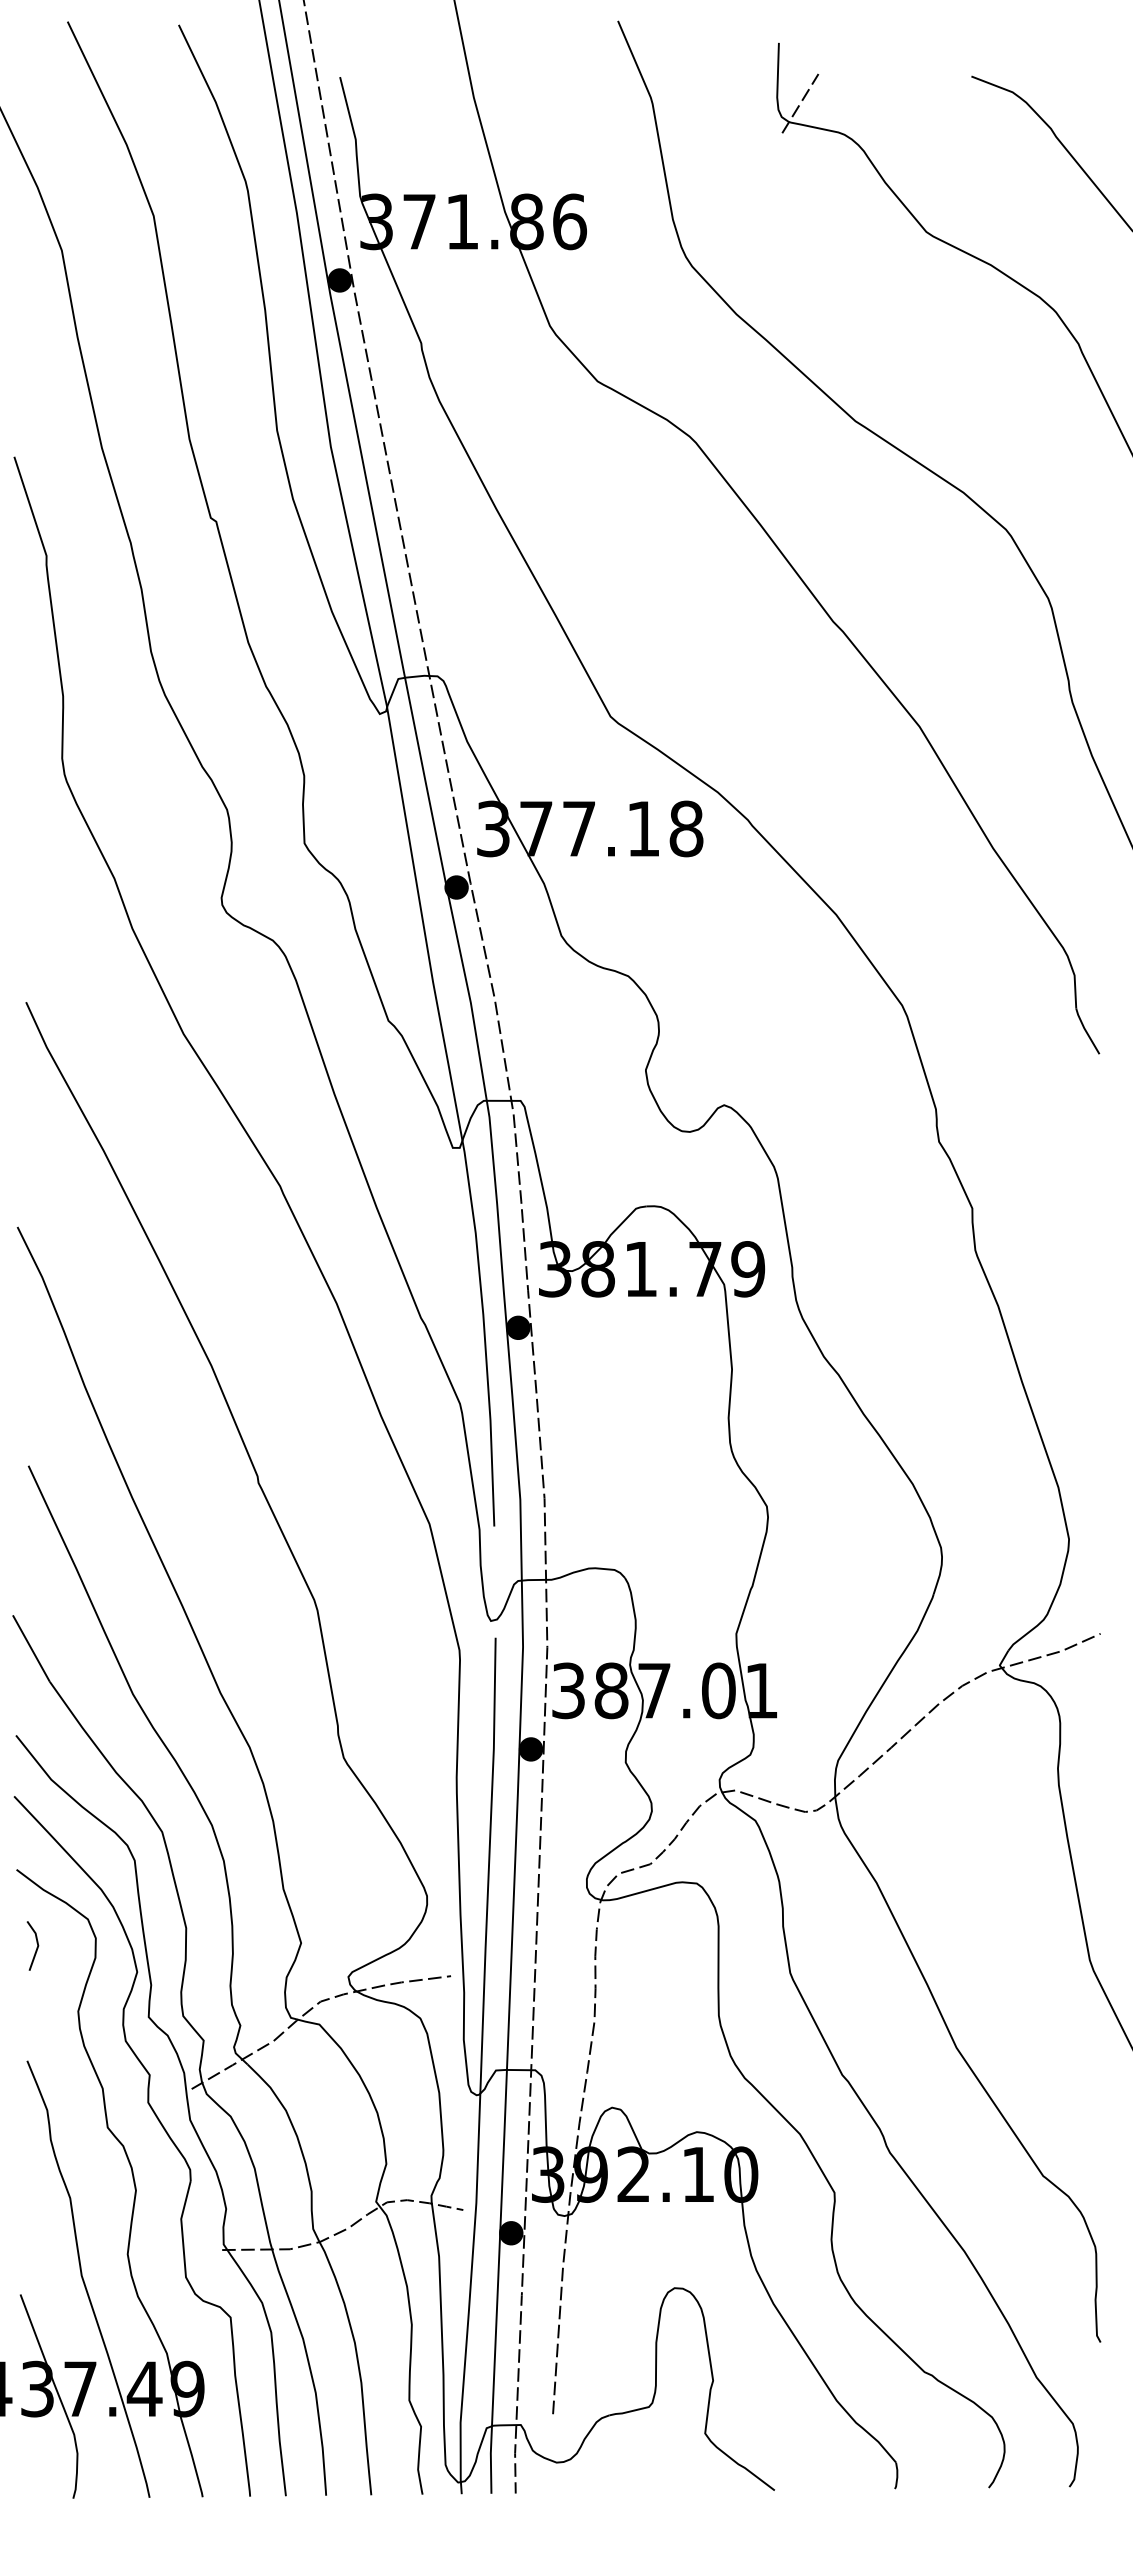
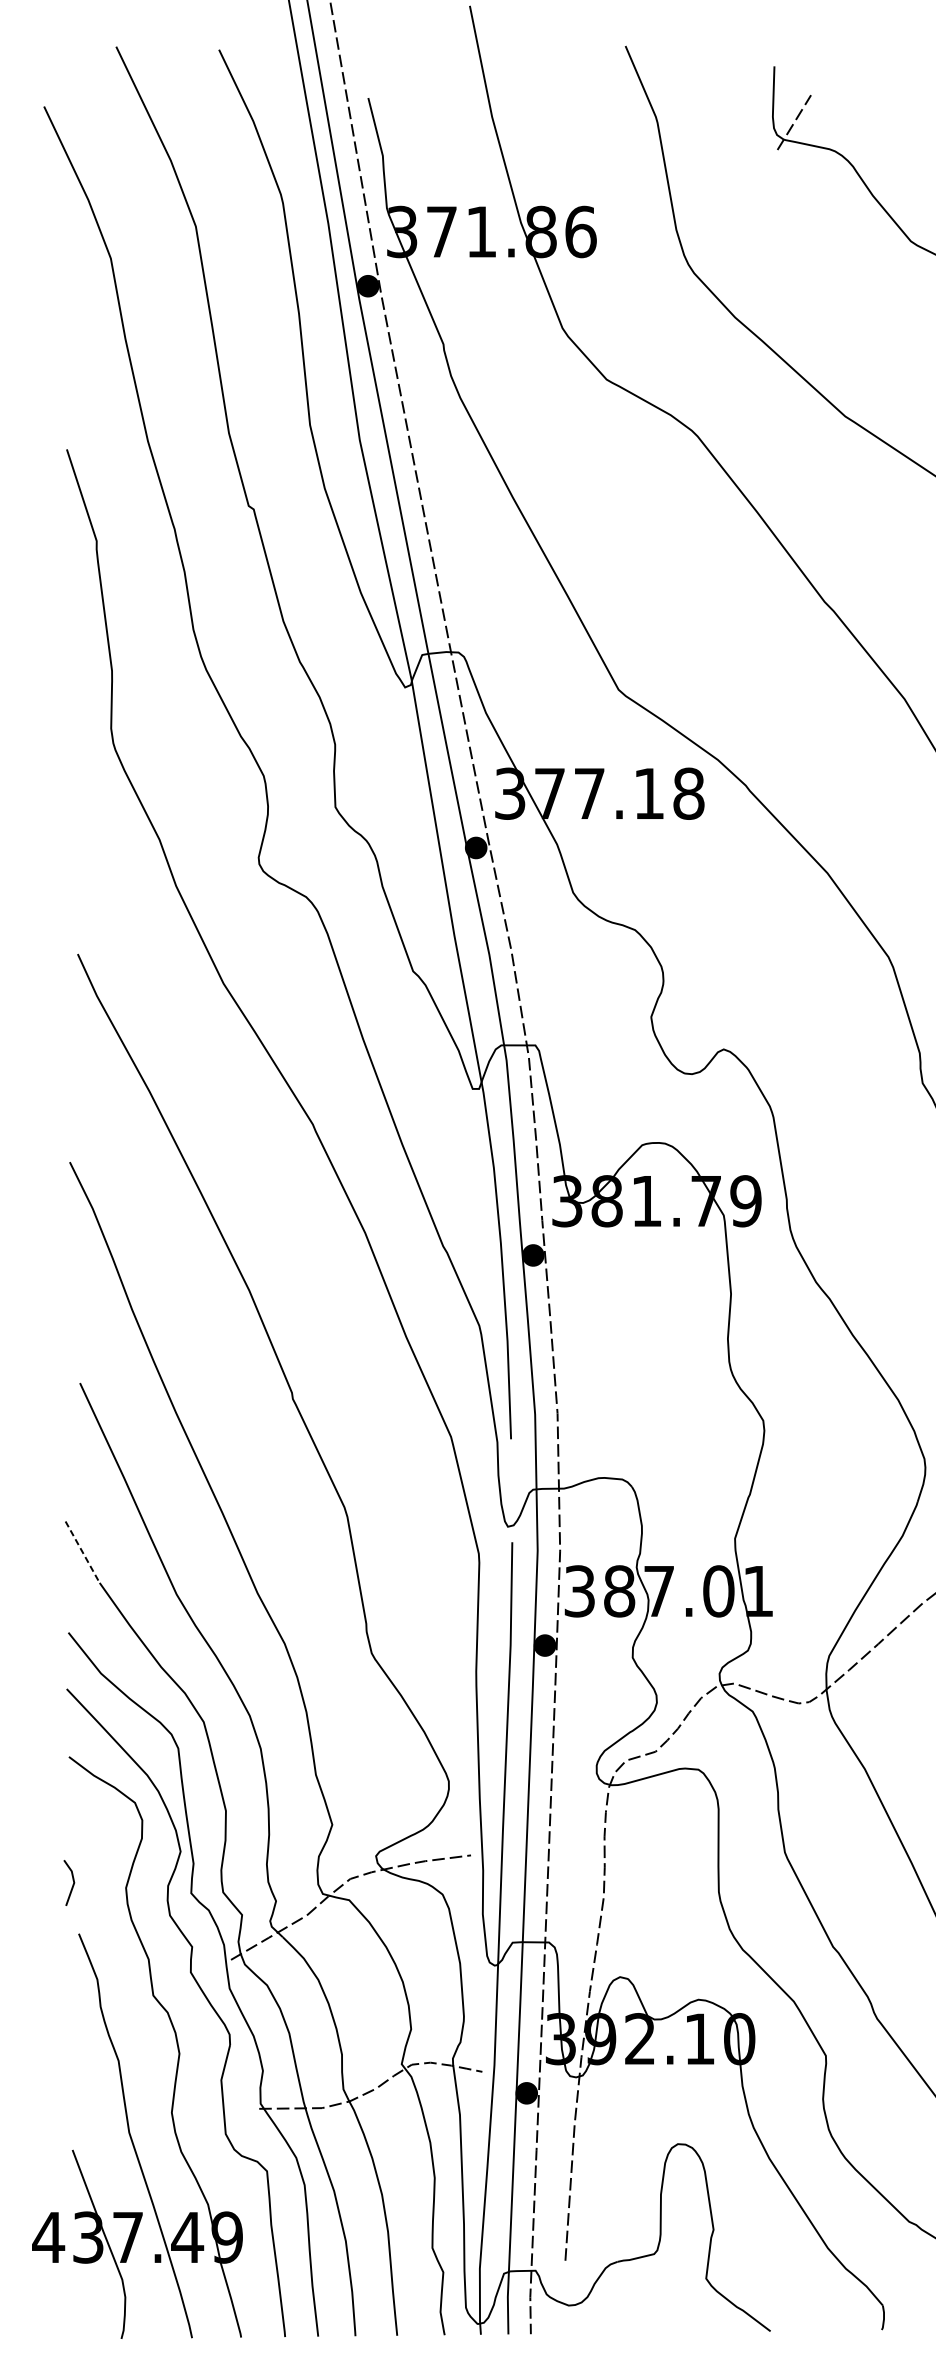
line: (31, 1648) -> (82, 1552), solid -> dashed
line: (36, 1943) -> (72, 1880), moved

